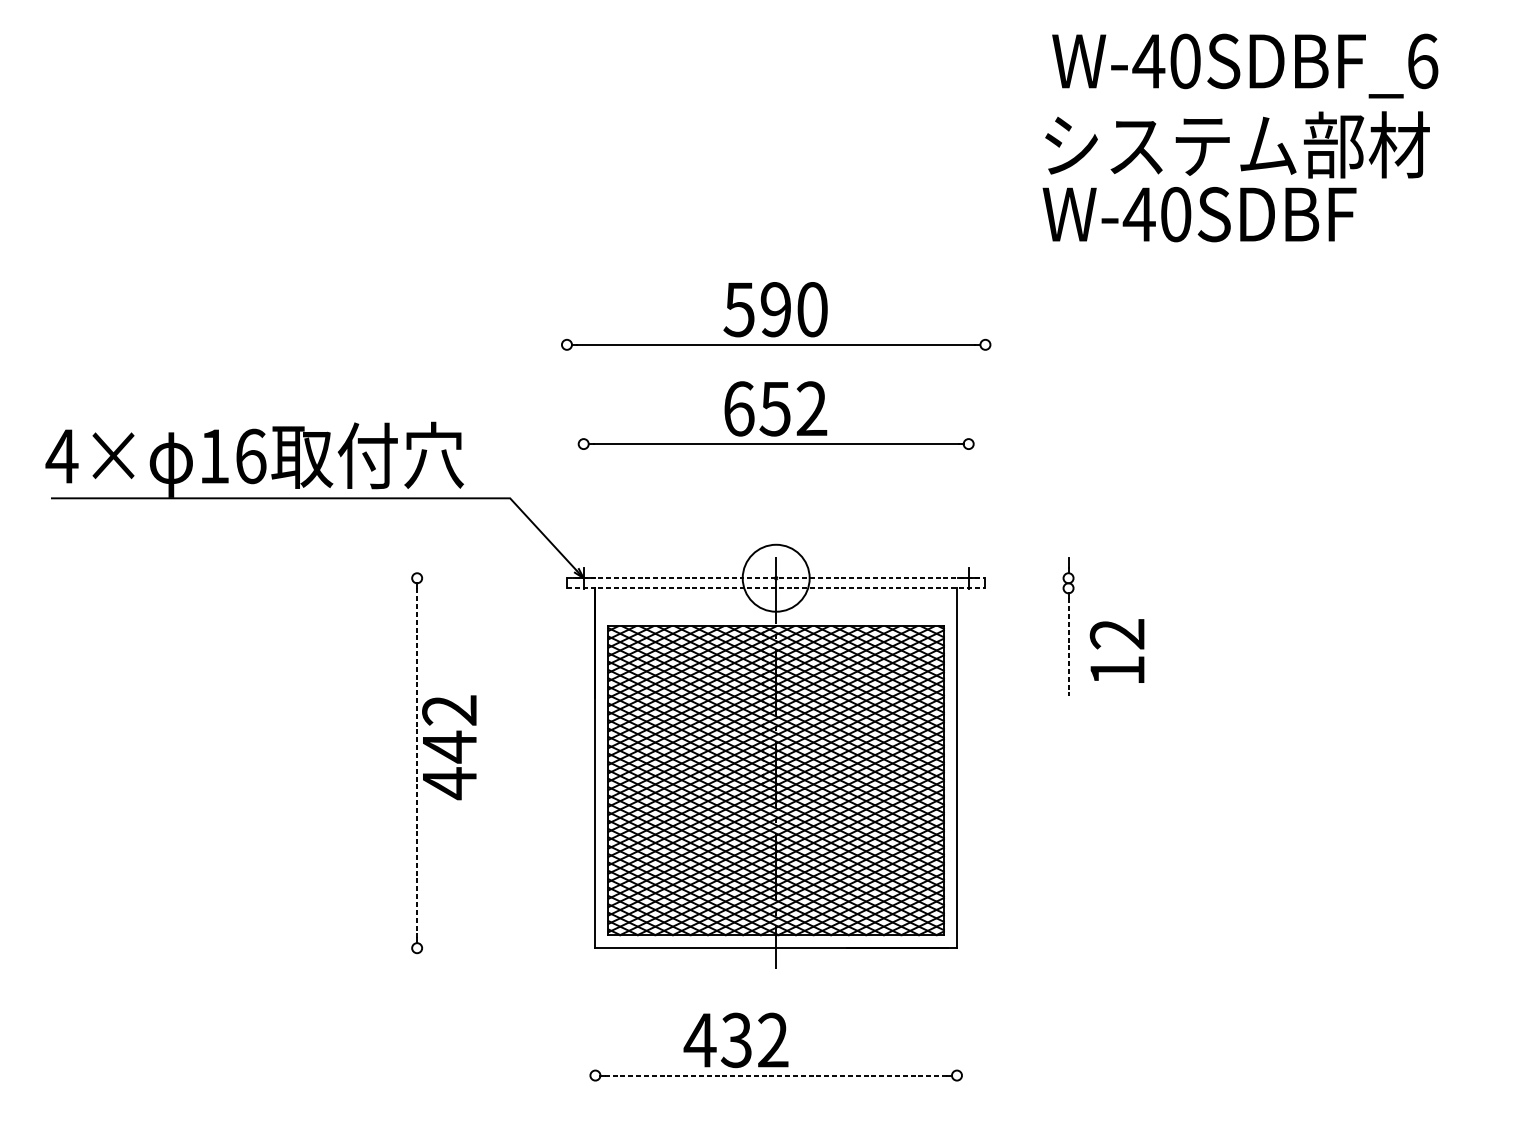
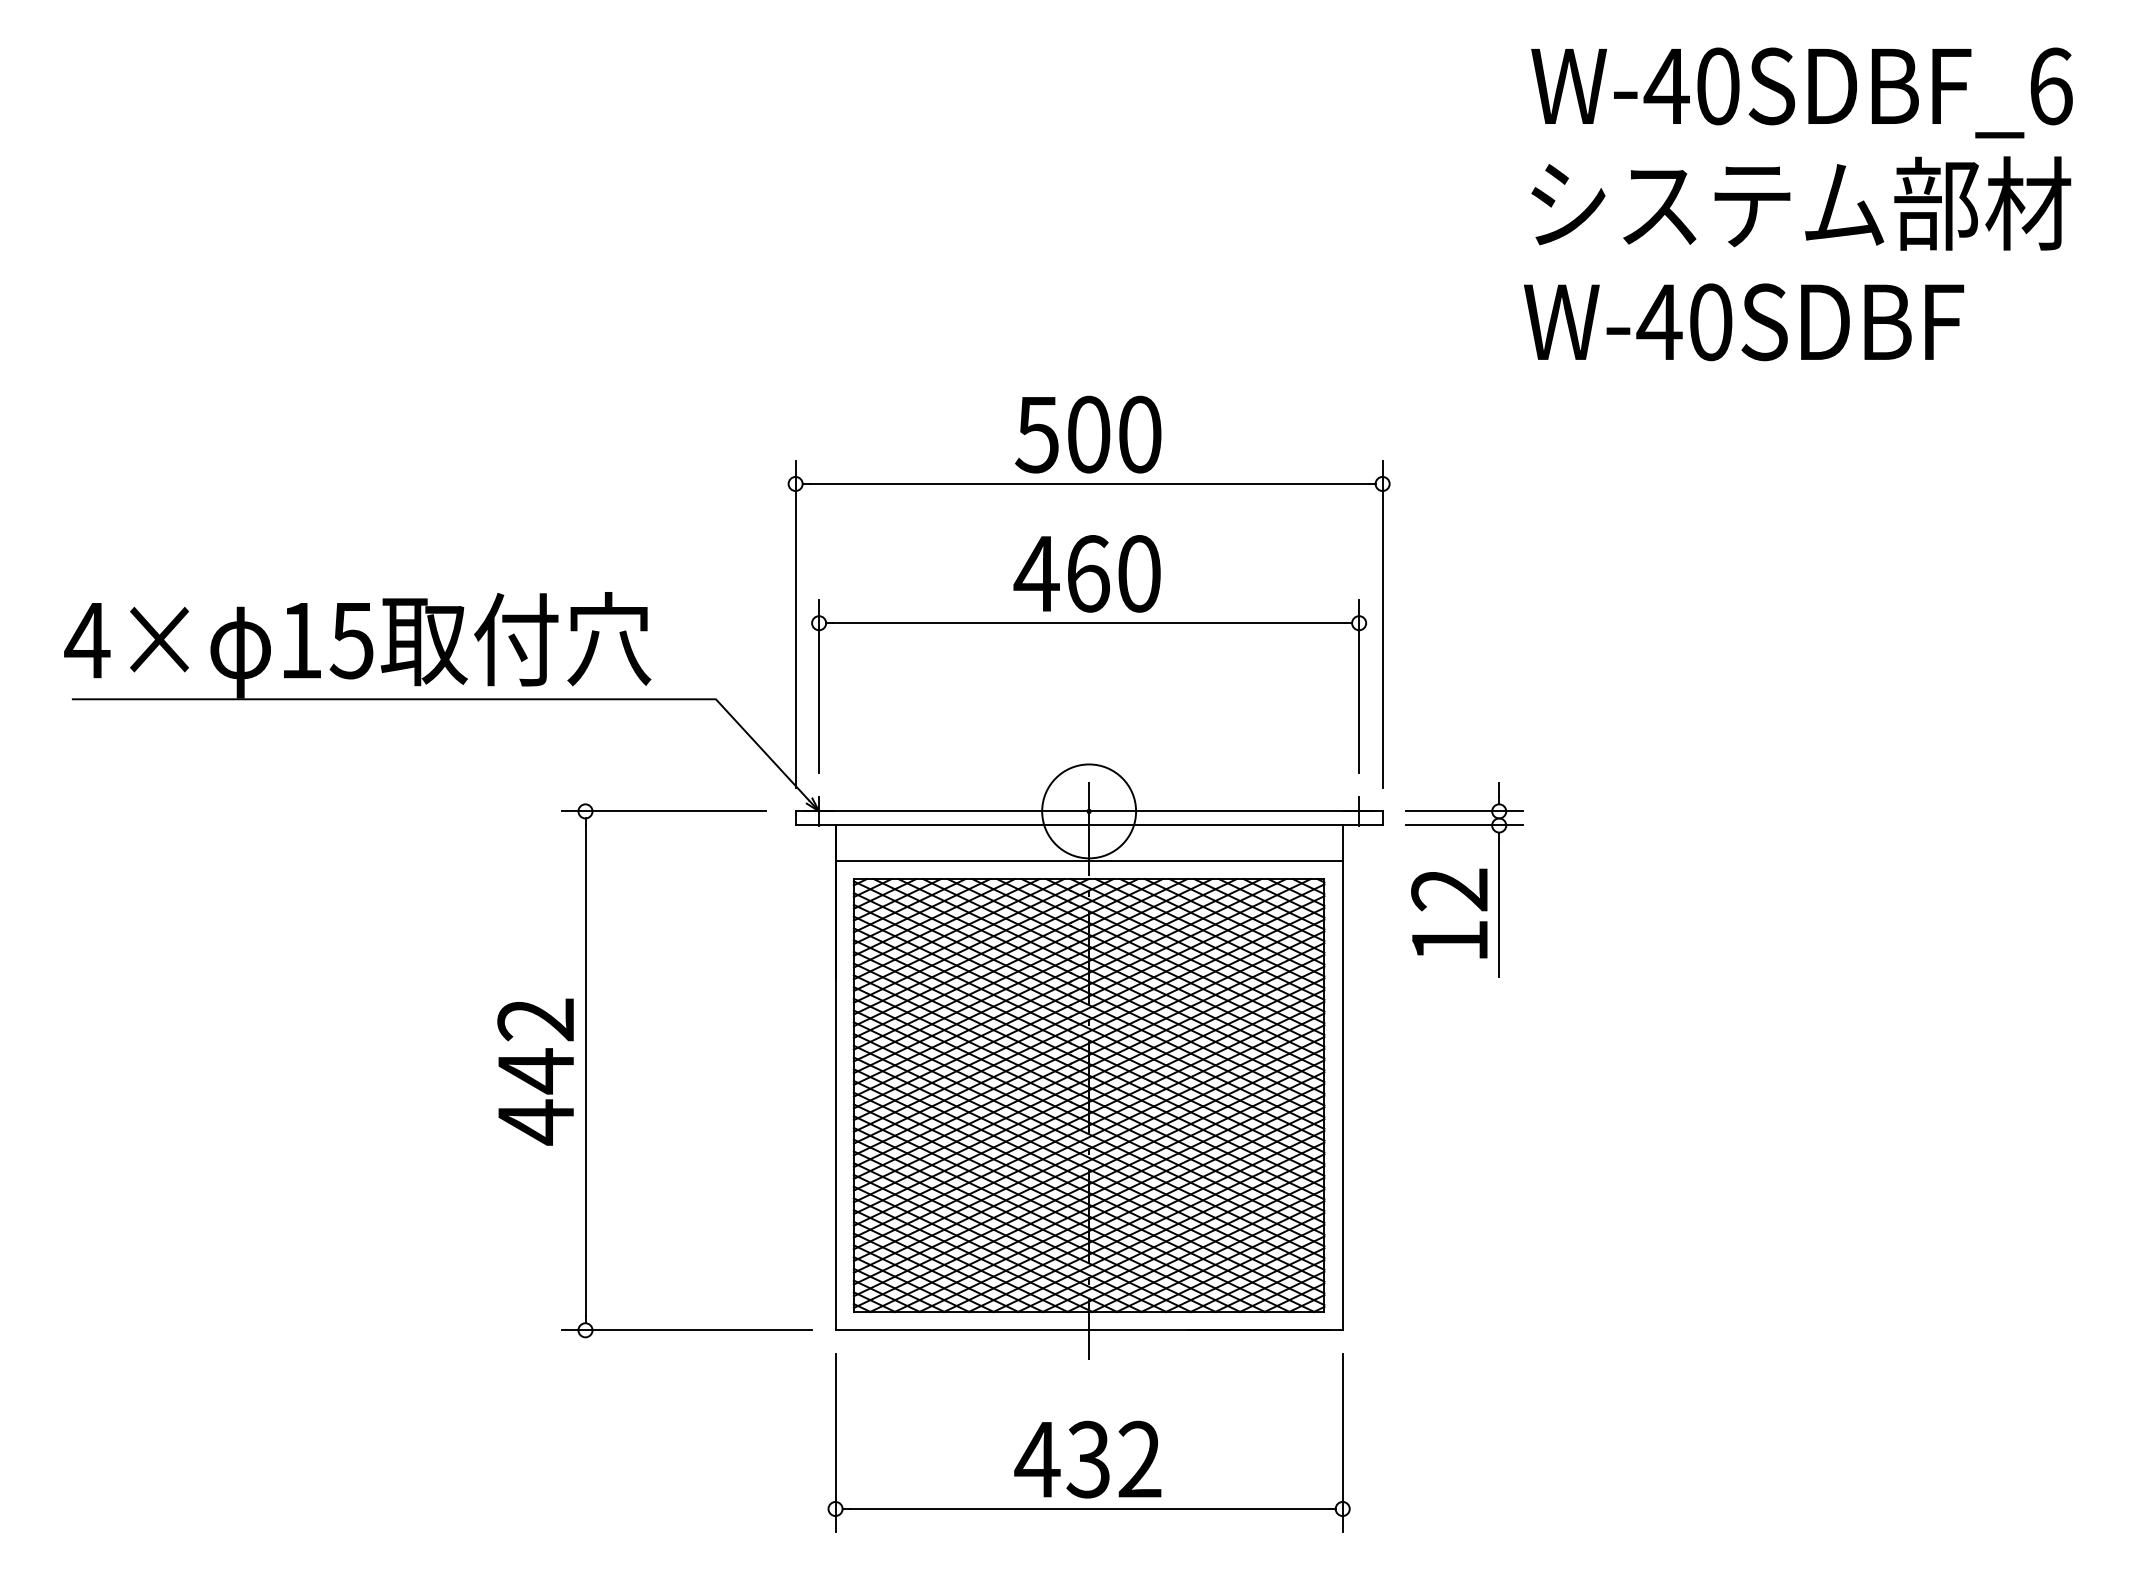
text: (1244, 65) -> (1801, 92), moved
text: (1237, 144) -> (1801, 203), moved
text: (1199, 214) -> (1744, 322), moved
text: (775, 309) -> (1088, 434), 590 -> 500
text: (774, 408) -> (1086, 573), 652 -> 460
line: (566, 444) -> (795, 623), added
line: (985, 444) -> (1382, 623), added
text: (250, 456) -> (351, 640), 16 -> 15
line: (583, 489) -> (819, 686), added
line: (968, 489) -> (1359, 686), added
line: (473, 578) -> (664, 811), added
line: (776, 578) -> (1089, 811), dashed -> solid
line: (1043, 578) -> (1464, 811), added
line: (776, 588) -> (1089, 825), dashed -> solid
line: (1043, 588) -> (1464, 825), added
line: (775, 613) -> (1088, 860), added
line: (1068, 647) -> (1499, 908), dashed -> solid
text: (1117, 651) -> (1449, 913), moved
text: (449, 747) -> (535, 1071), moved
line: (417, 763) -> (585, 1071), dashed -> solid
line: (489, 948) -> (687, 1330), added
line: (595, 1028) -> (835, 1442), added
line: (956, 1028) -> (1342, 1442), added
text: (735, 1040) -> (1087, 1459), moved
line: (775, 1075) -> (1088, 1509), dashed -> solid

